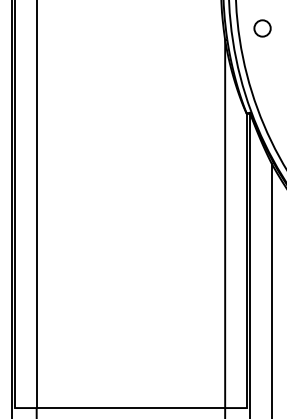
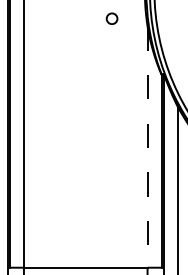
circle: (261, 28) -> (111, 18), moved
line: (225, 224) -> (147, 147), solid -> dashed

